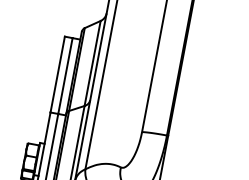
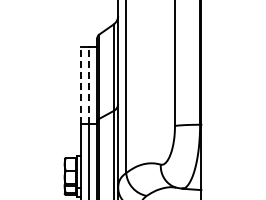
line: (57, 74) -> (81, 85), solid -> dashed
line: (65, 76) -> (89, 85), solid -> dashed

